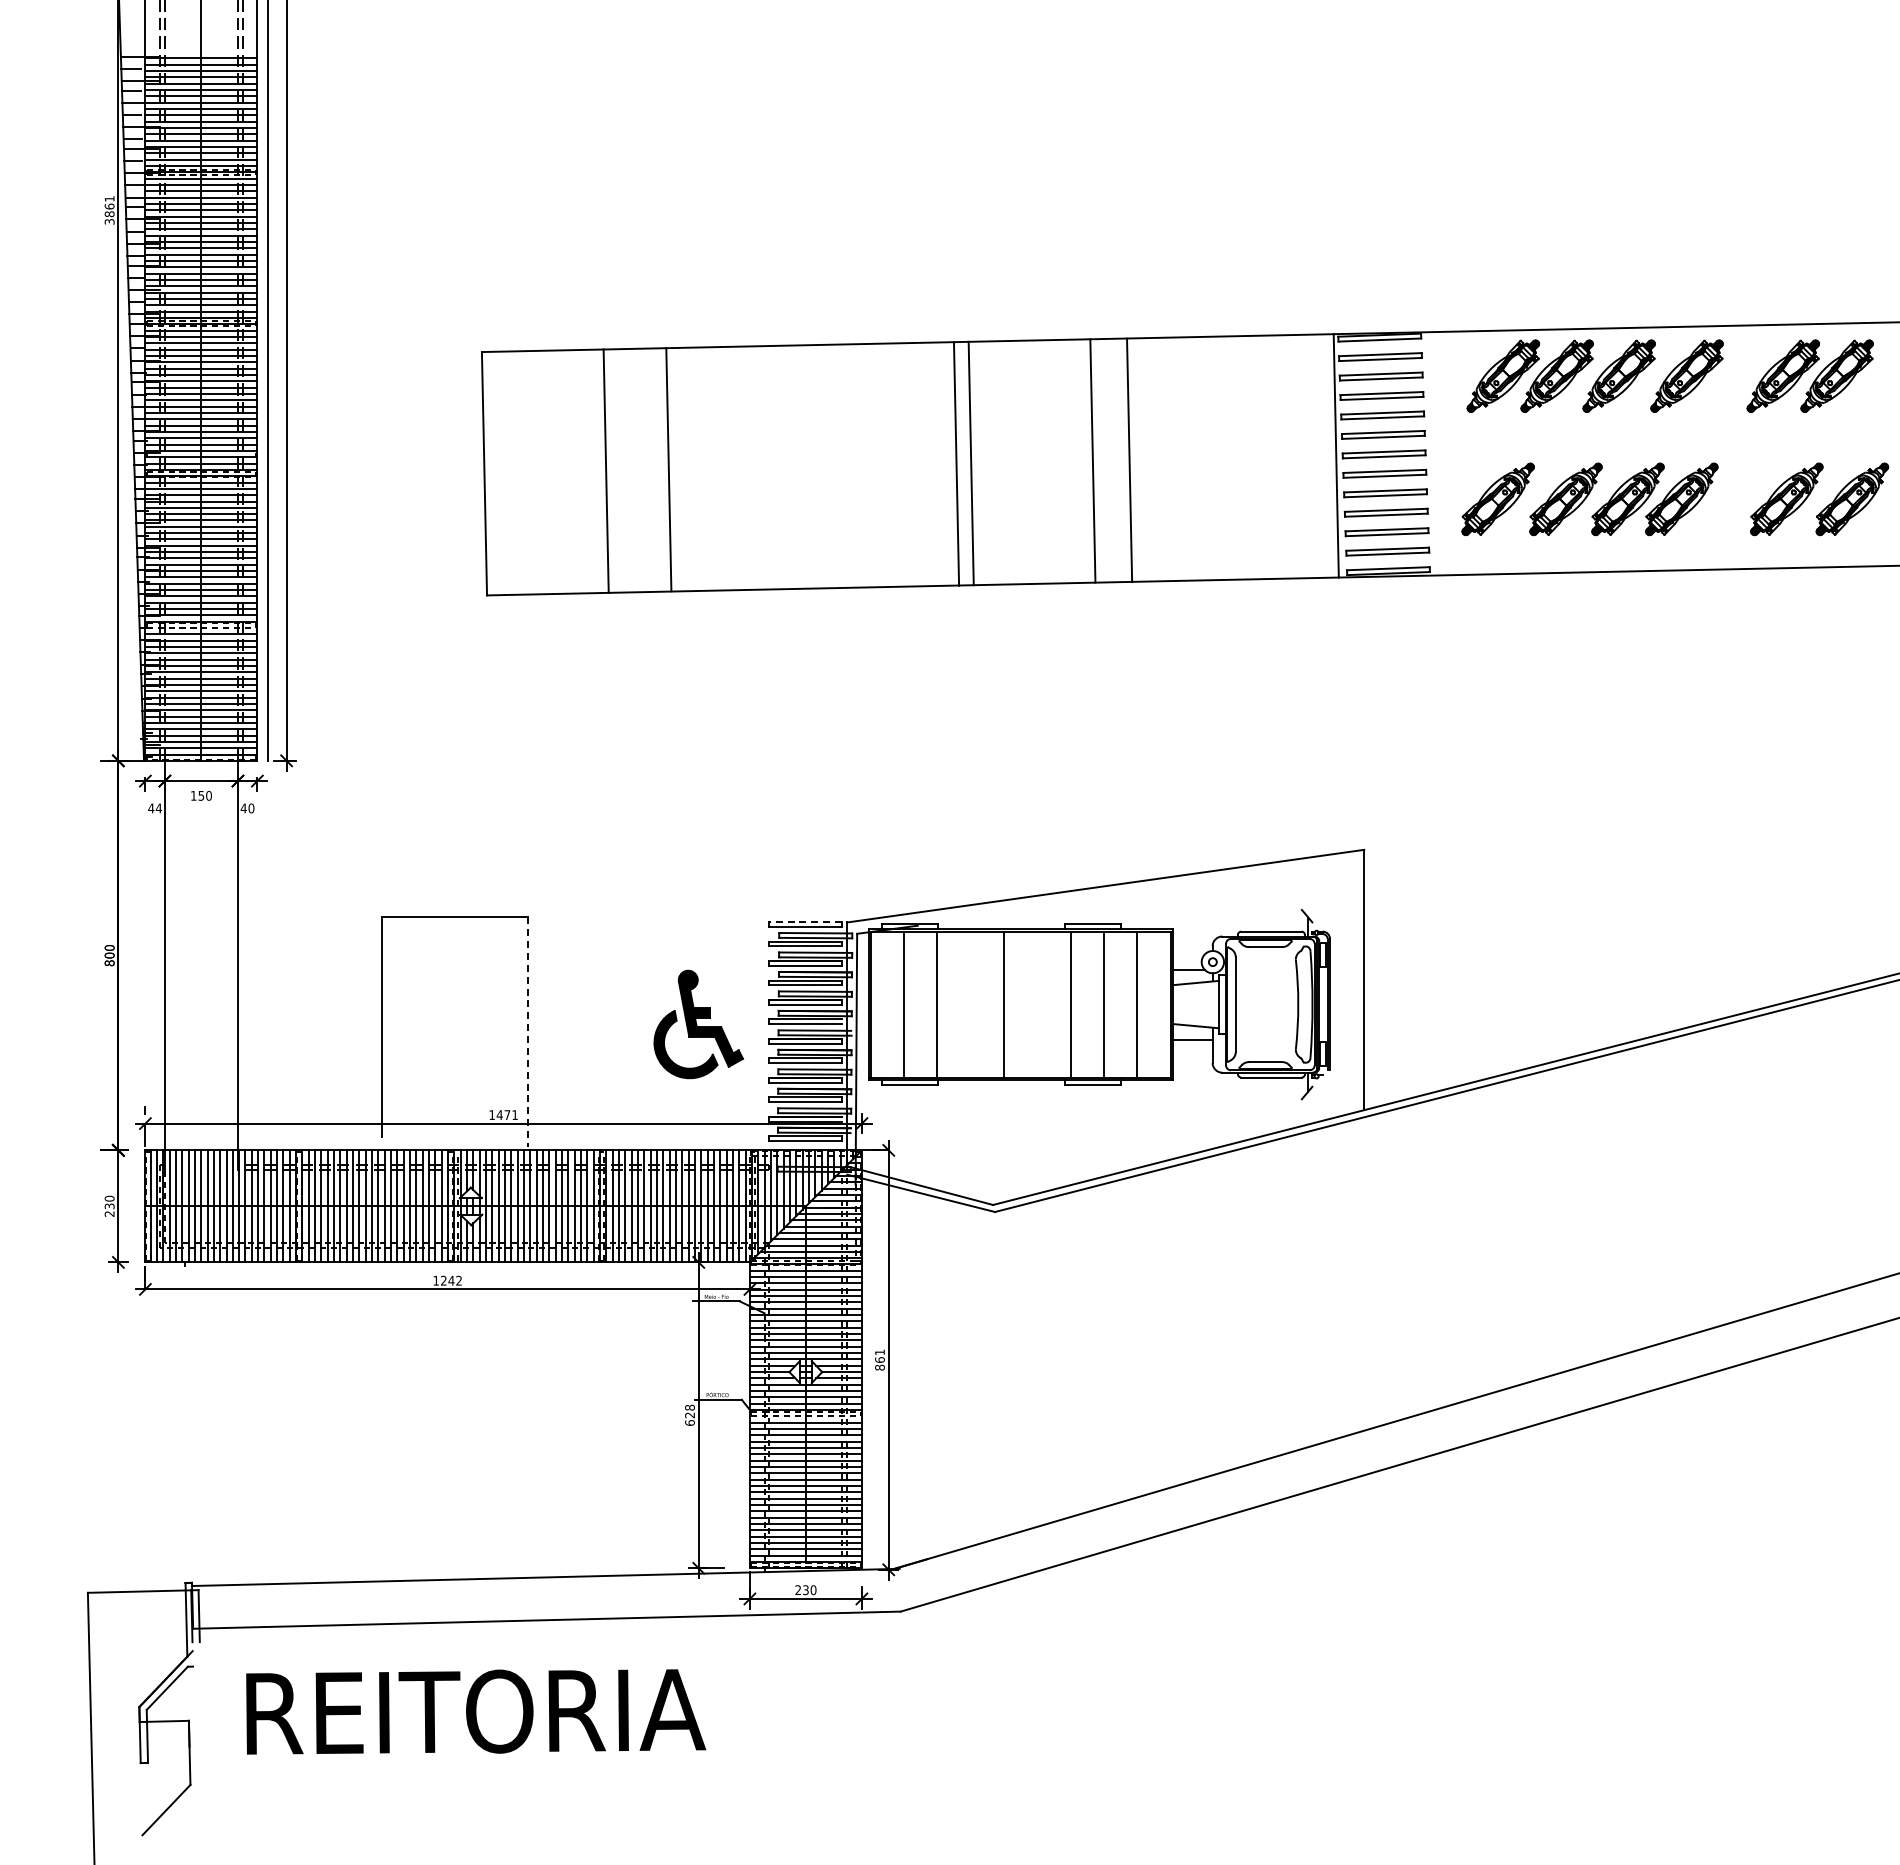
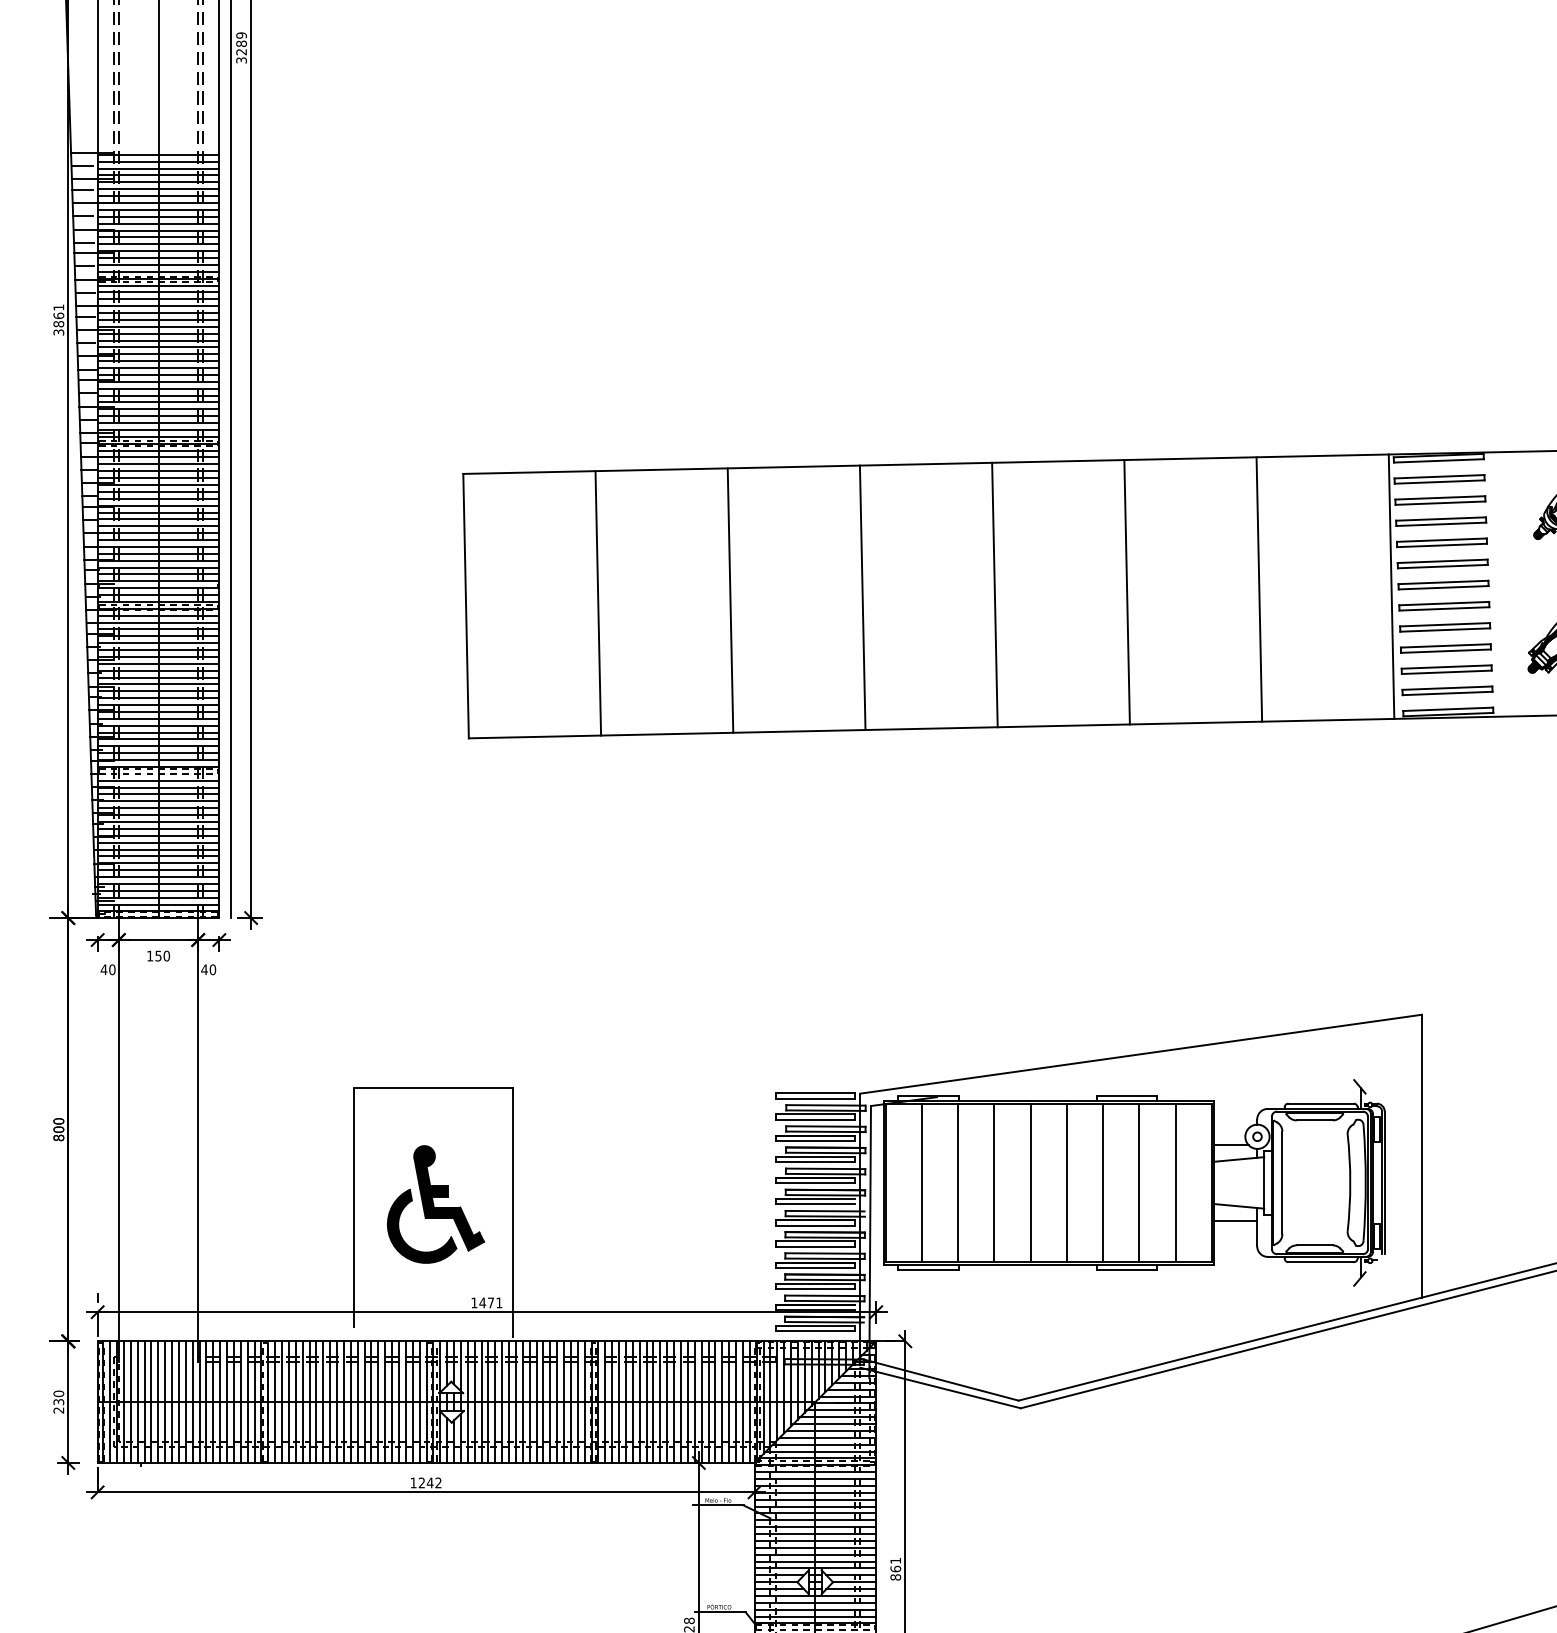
line: (1129, 460) -> (1259, 589), moved
line: (956, 463) -> (862, 597), moved
line: (668, 469) -> (730, 600), moved
text: (158, 808) -> (111, 969), 44 -> 40
line: (805, 922) -> (814, 1093), dashed -> solid
line: (970, 1004) -> (994, 1182), added
line: (1037, 1004) -> (1066, 1182), added
part: (698, 1024) -> (435, 1204), moved
line: (527, 1032) -> (512, 1213), dashed -> solid

